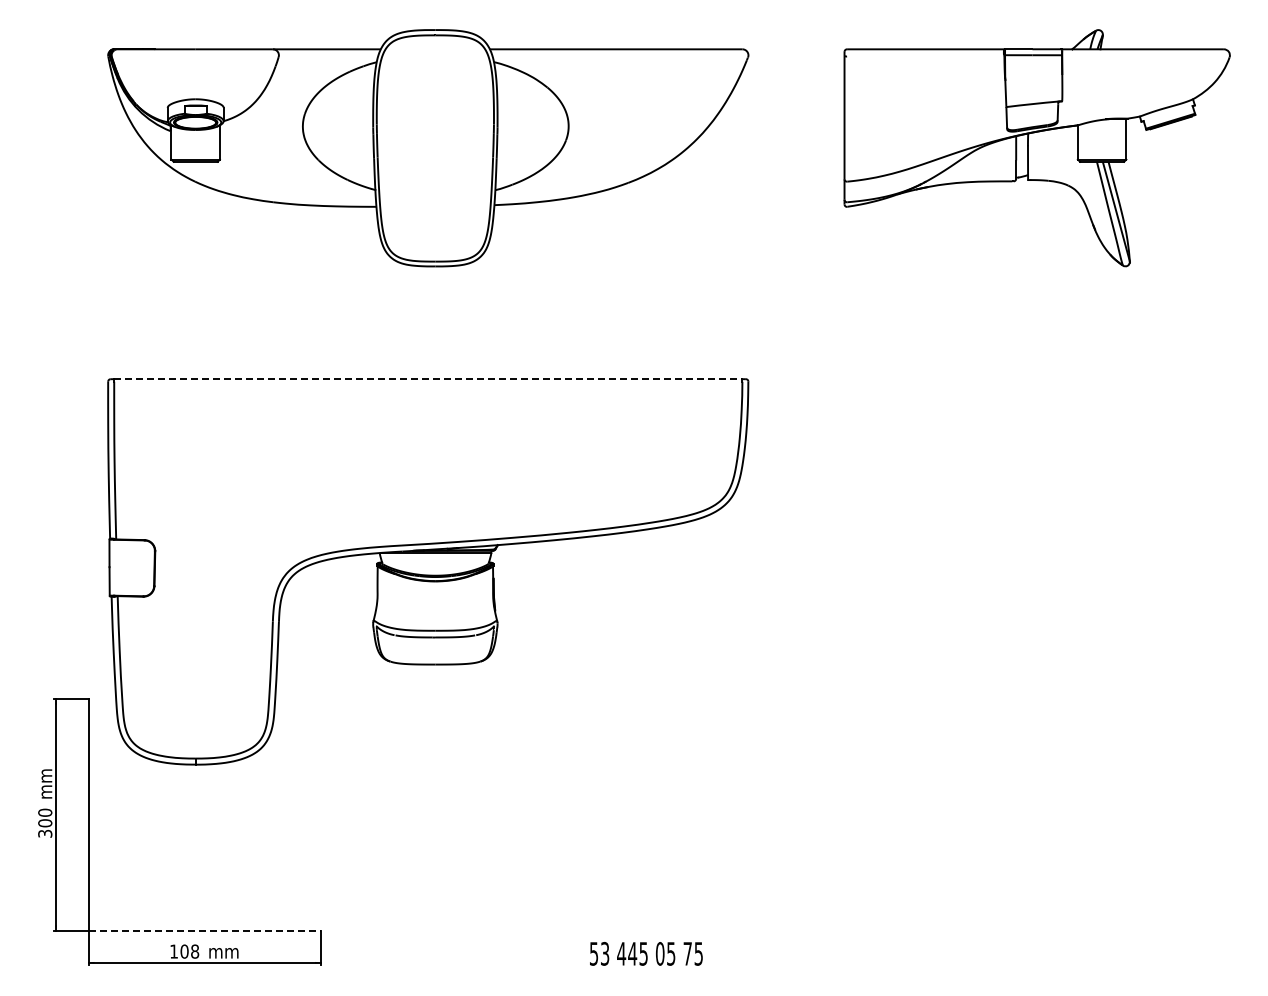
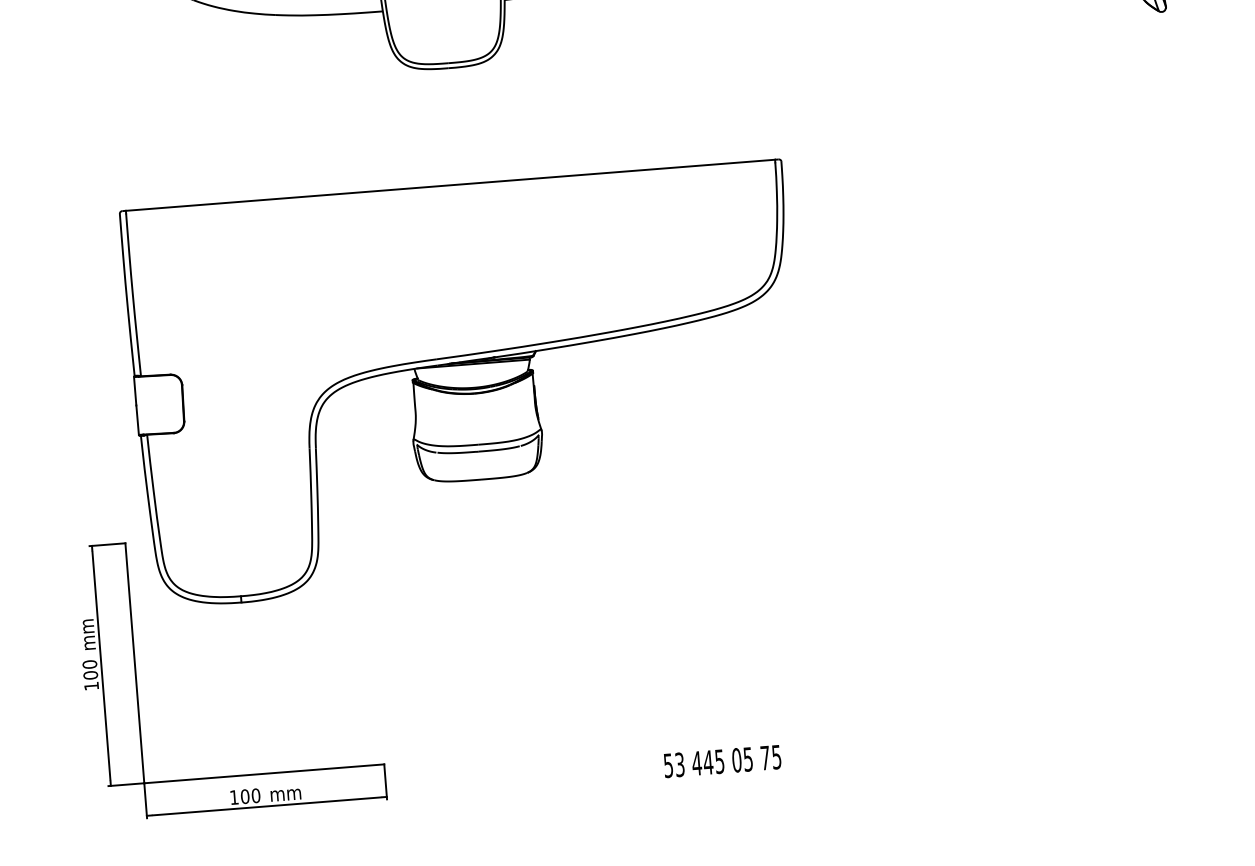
line: (428, 379) -> (450, 185), dashed -> solid
text: (45, 833) -> (91, 685), 300 -> 100
line: (205, 931) -> (265, 774), dashed -> solid
text: (195, 951) -> (256, 795), 108 -> 100

